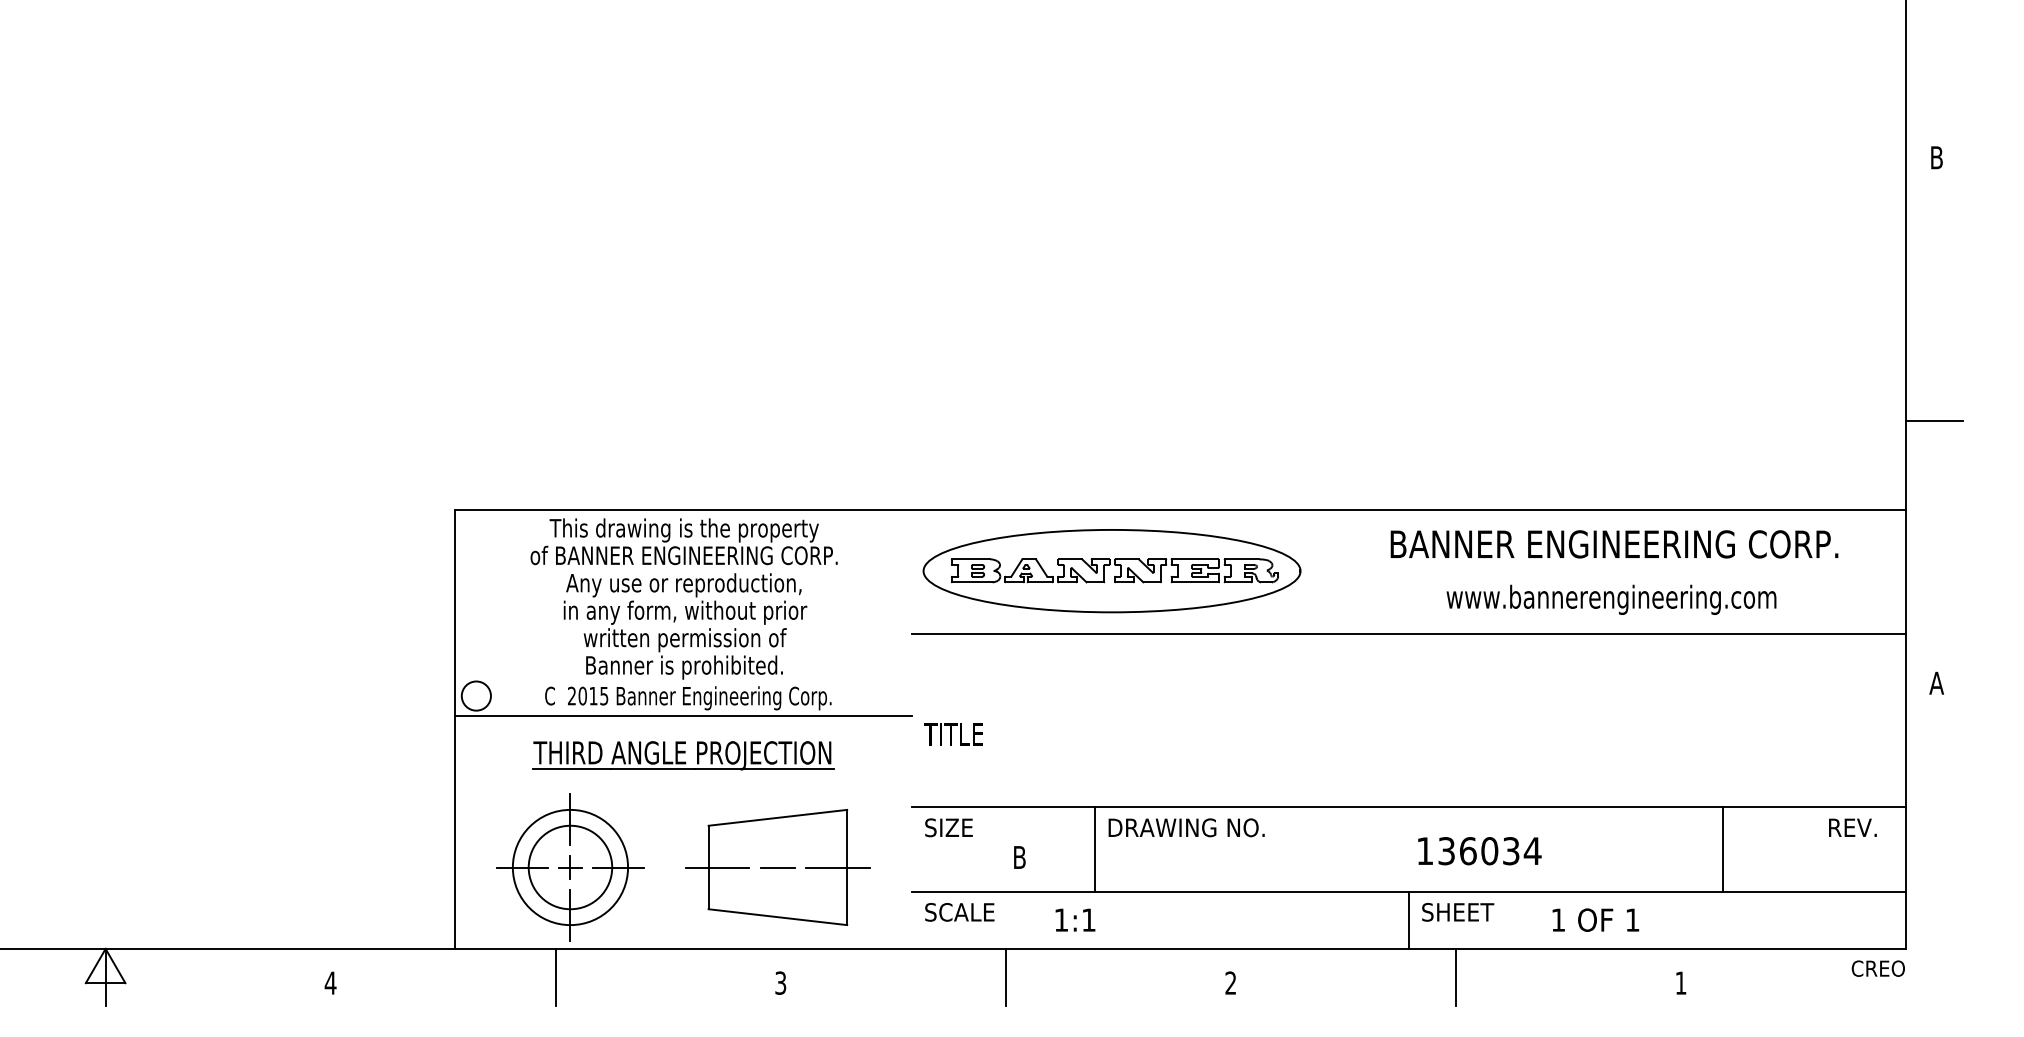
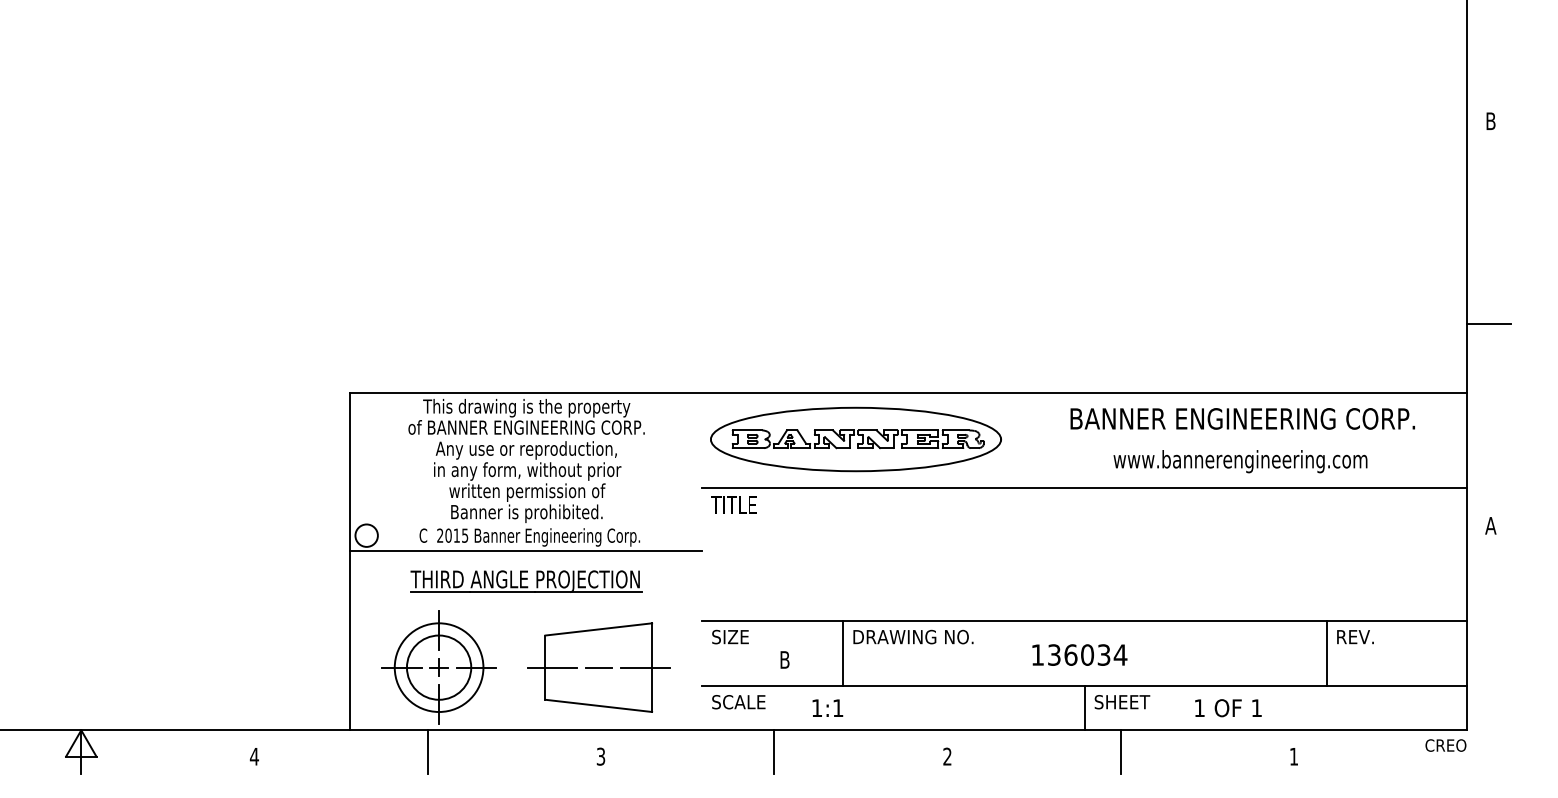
text: (953, 734) -> (733, 505), moved
text: (1852, 827) -> (1355, 636), moved
text: (1479, 851) -> (1079, 655), moved

